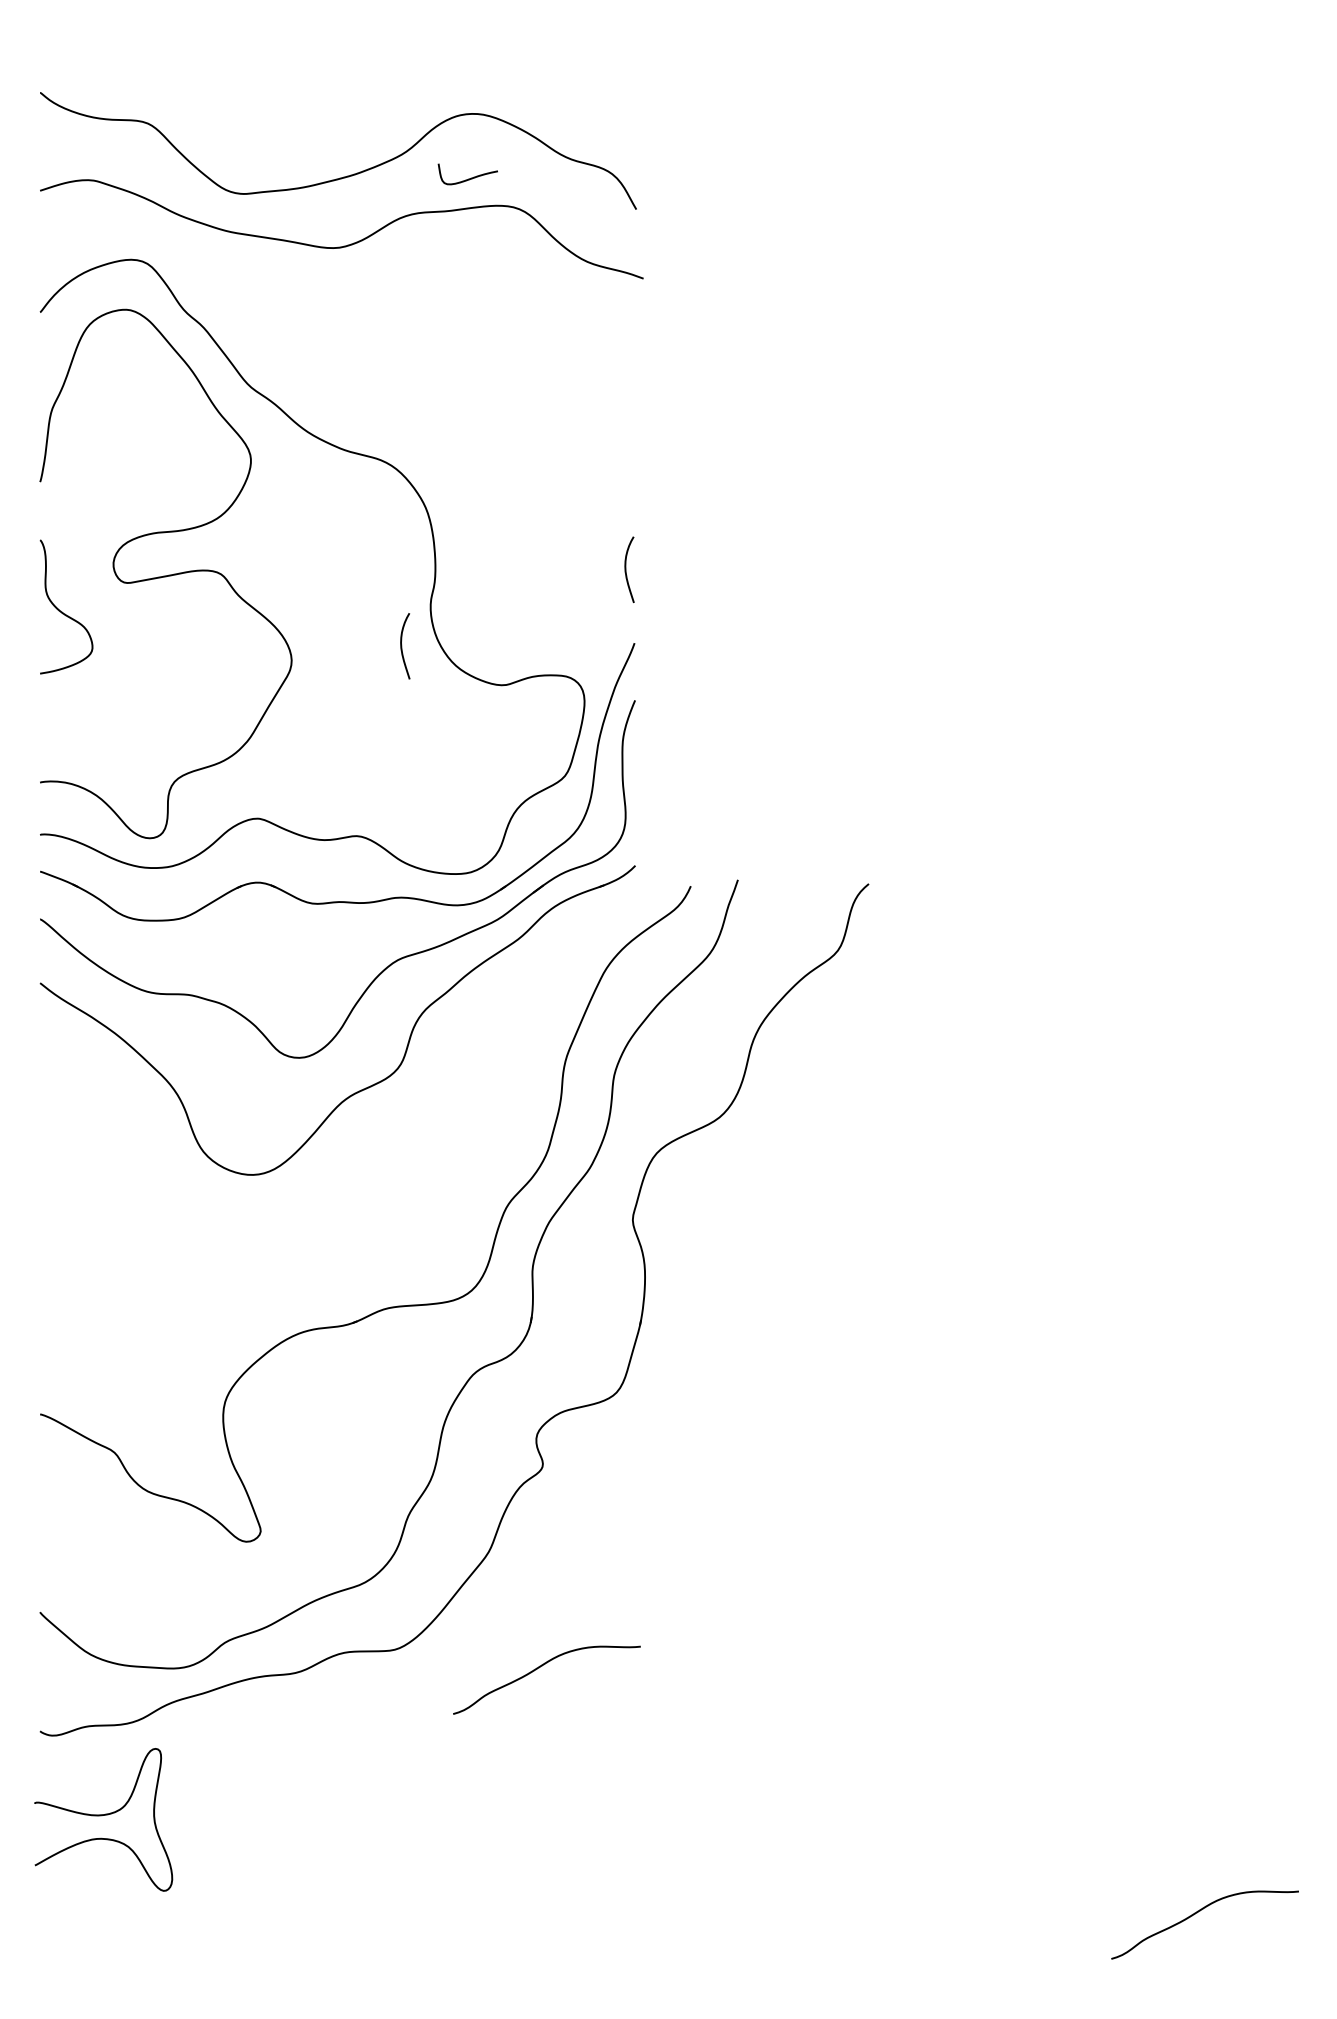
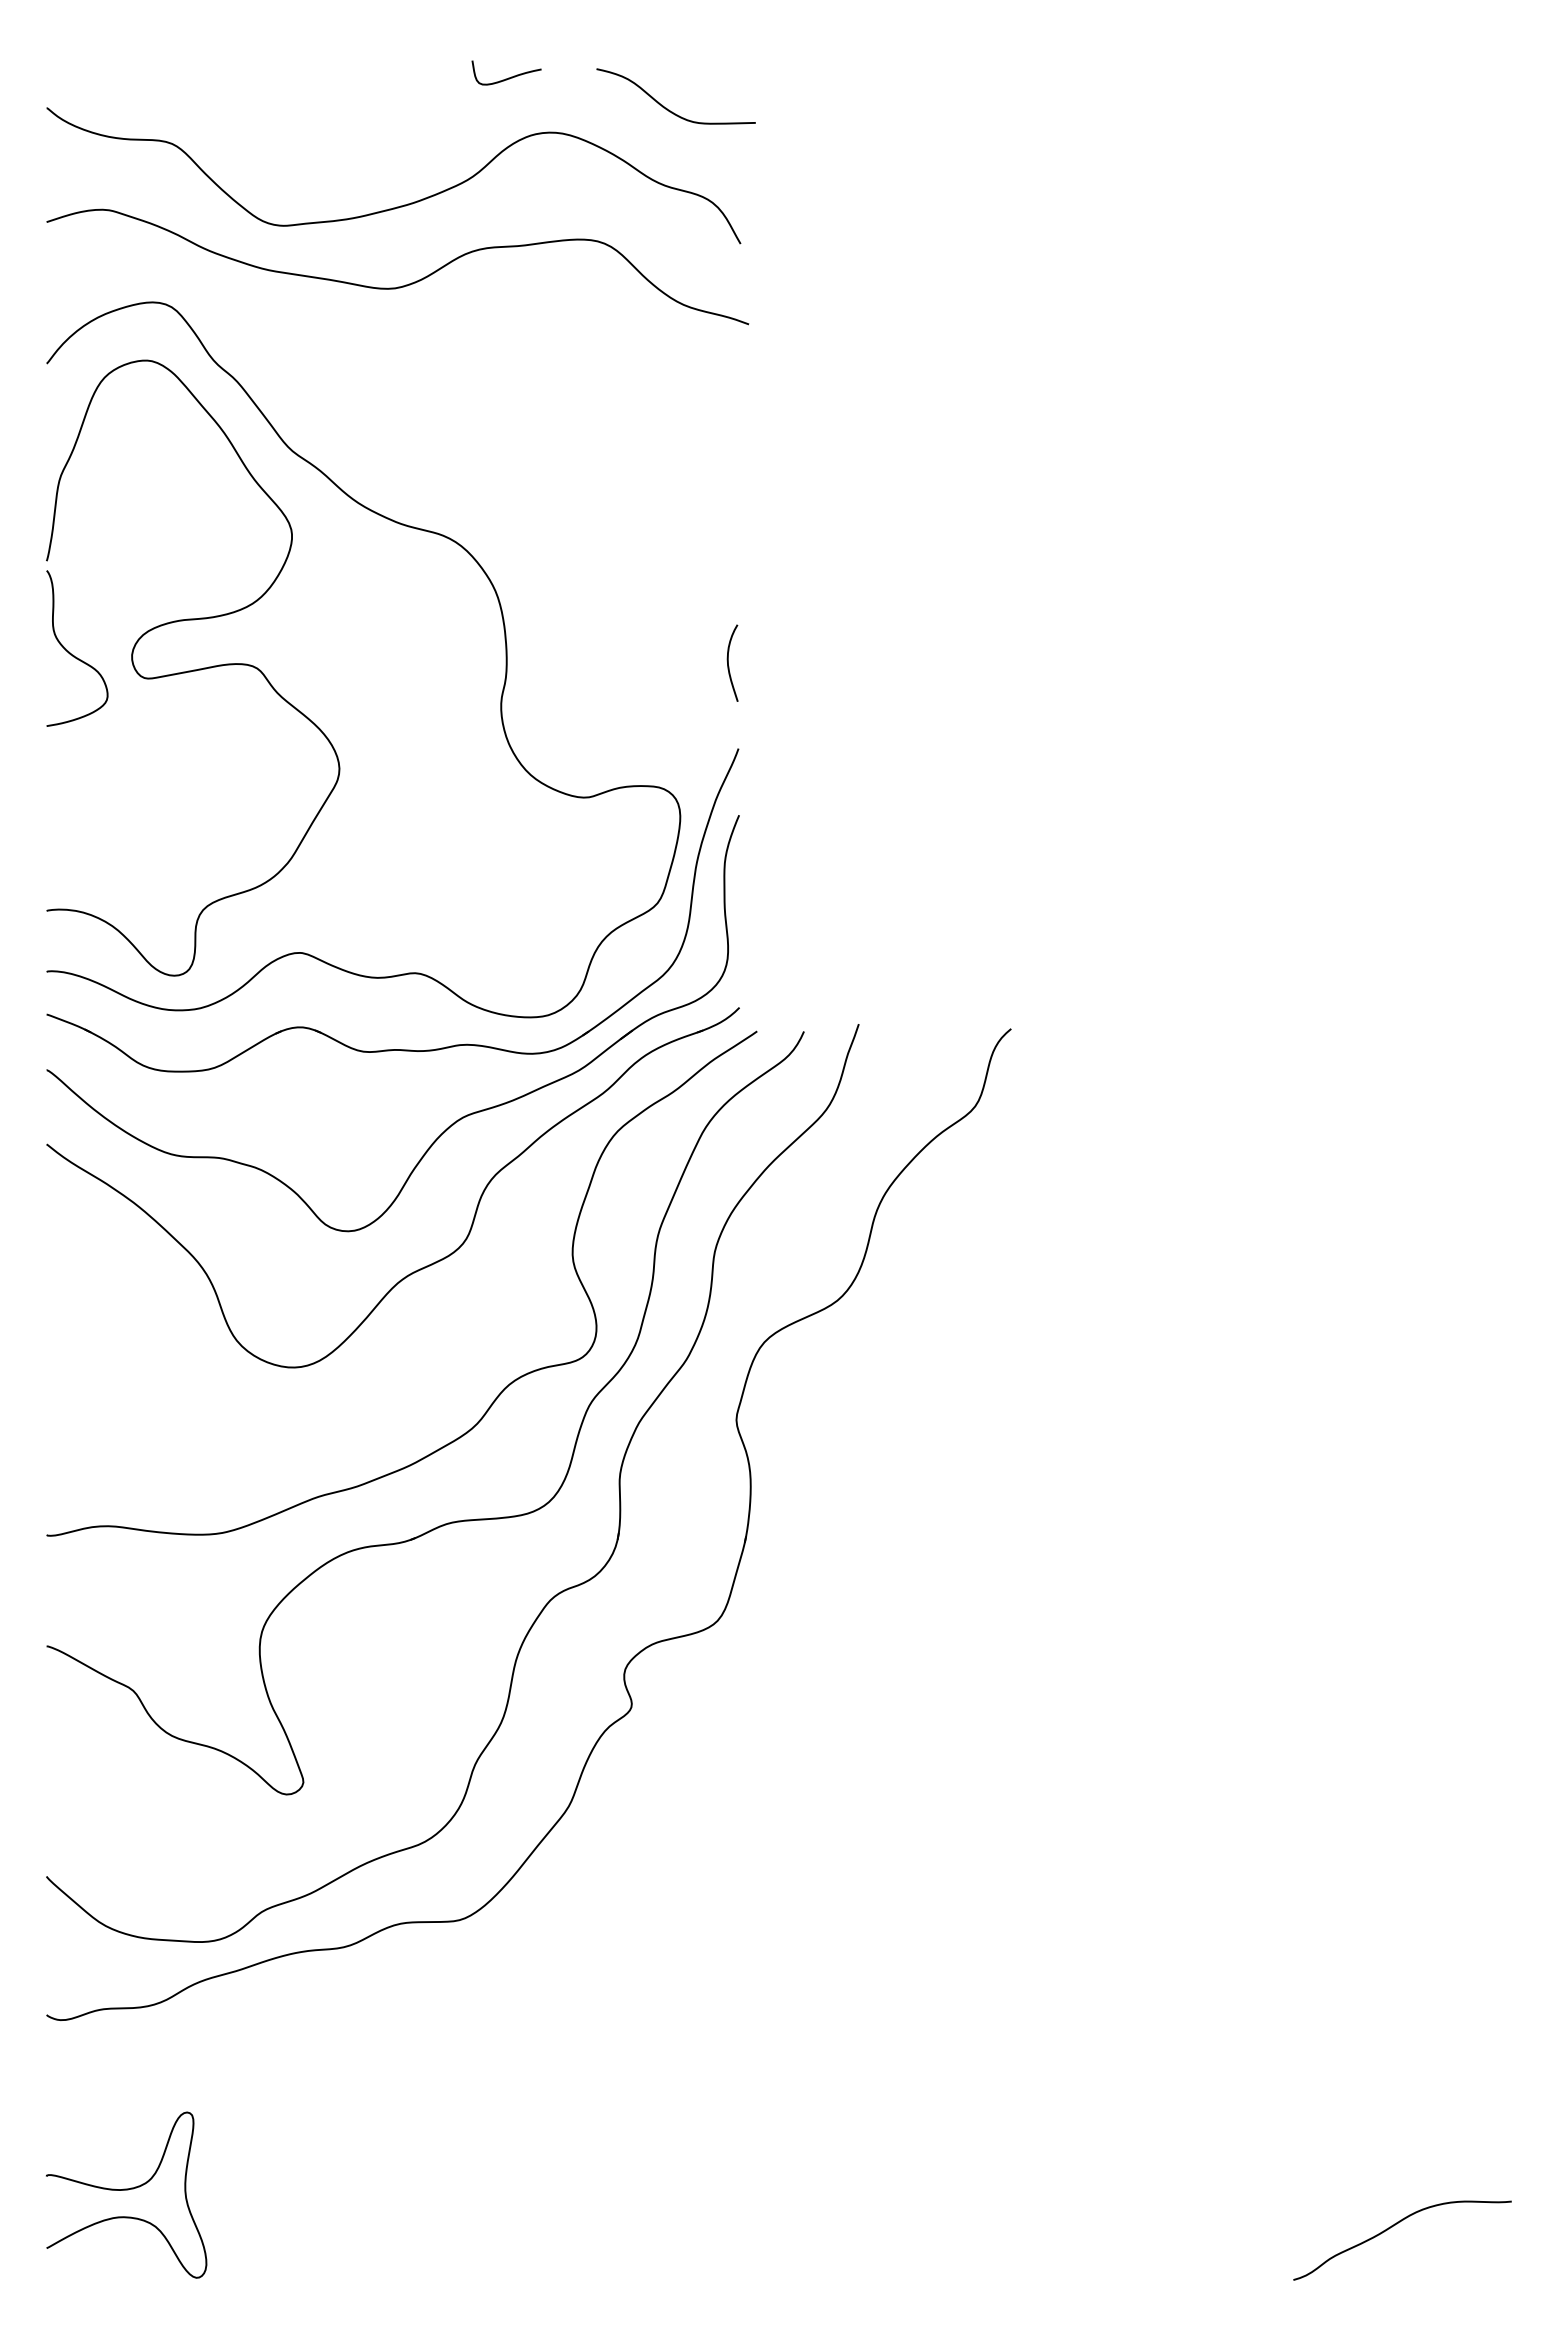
curve: (572, 92) -> (666, 107), added
curve: (469, 178) -> (508, 77), moved
curve: (63, 612) -> (73, 654), moved
curve: (401, 645) -> (467, 751), removed
curve: (434, 1191) -> (505, 1386), added
curve: (538, 1668) -> (626, 1942), removed
curve: (103, 1815) -> (126, 2190), moved

